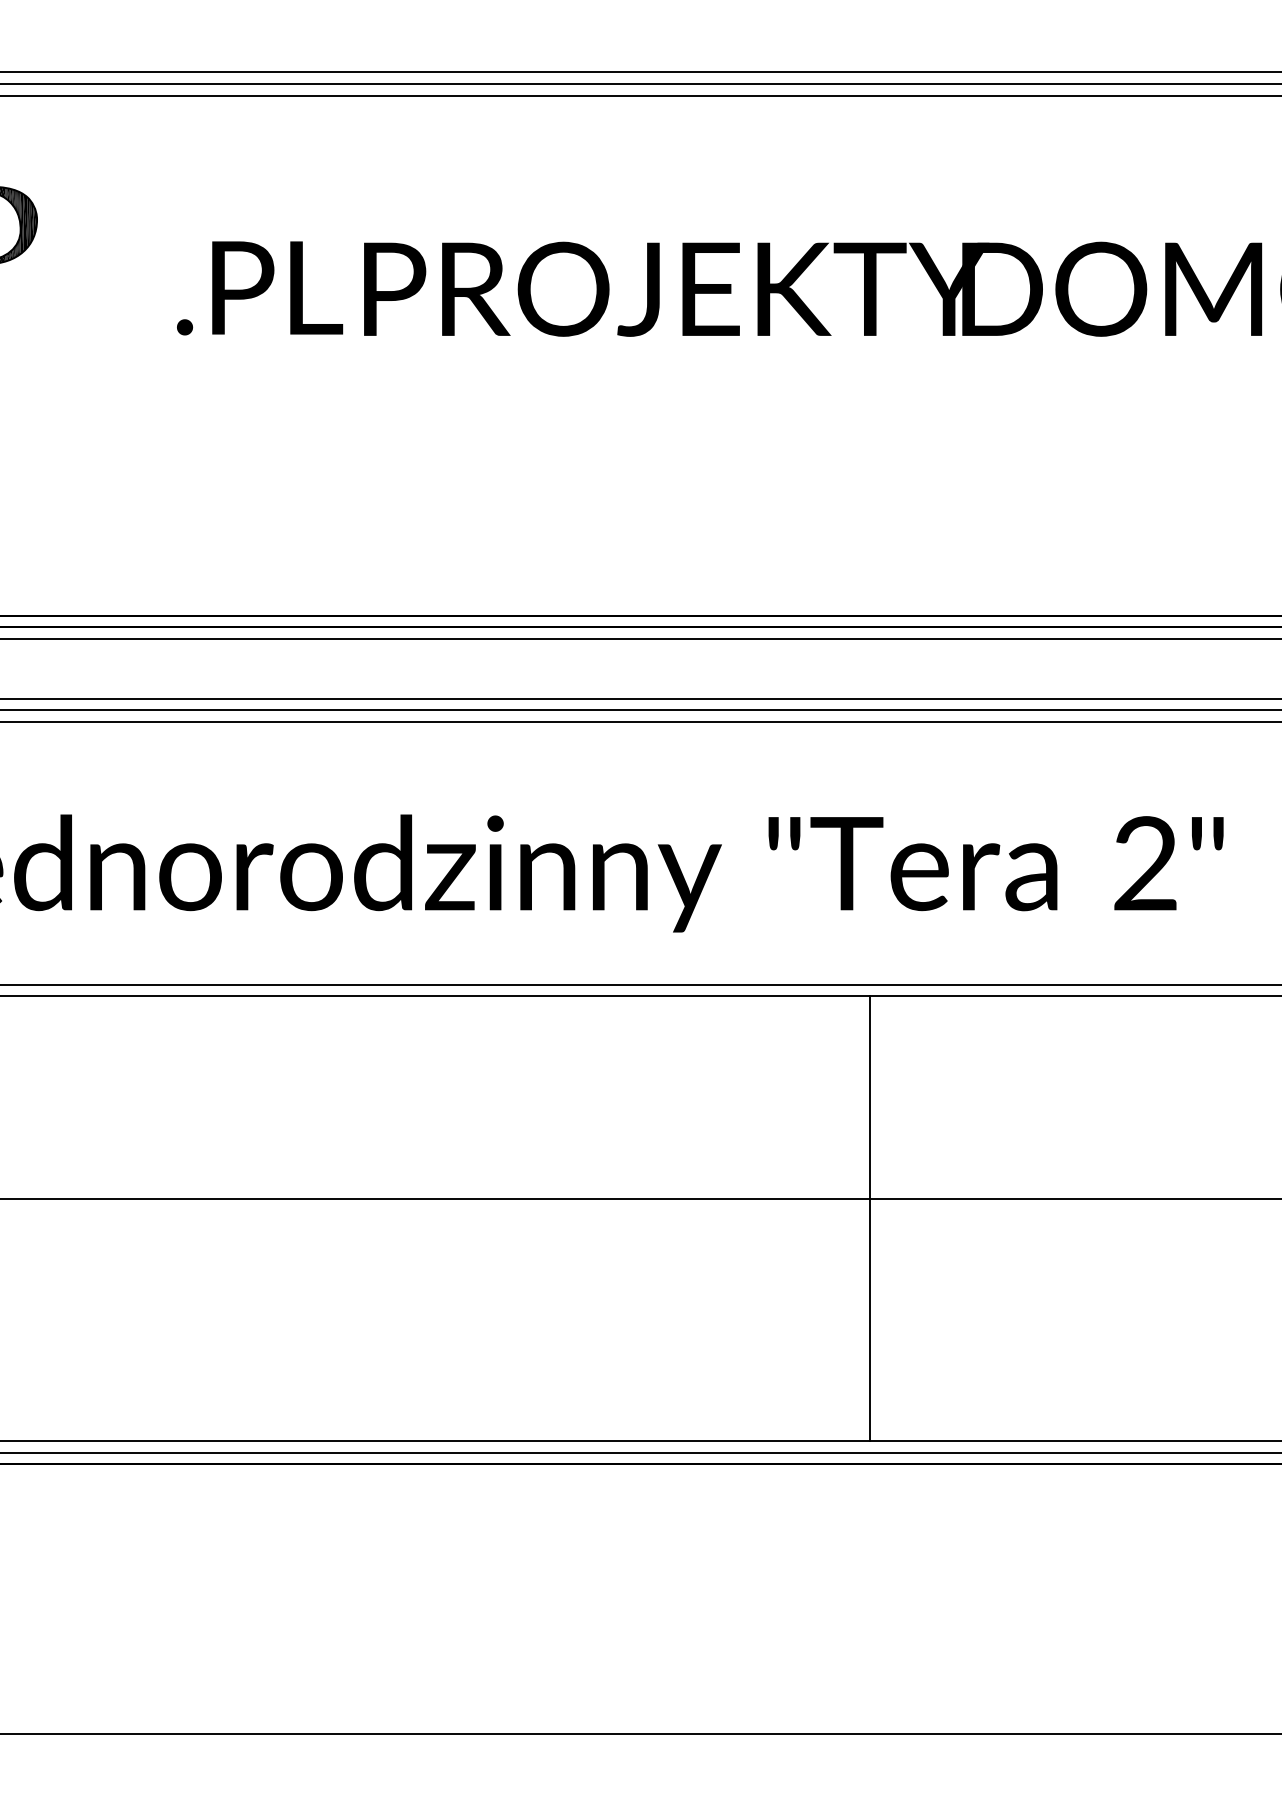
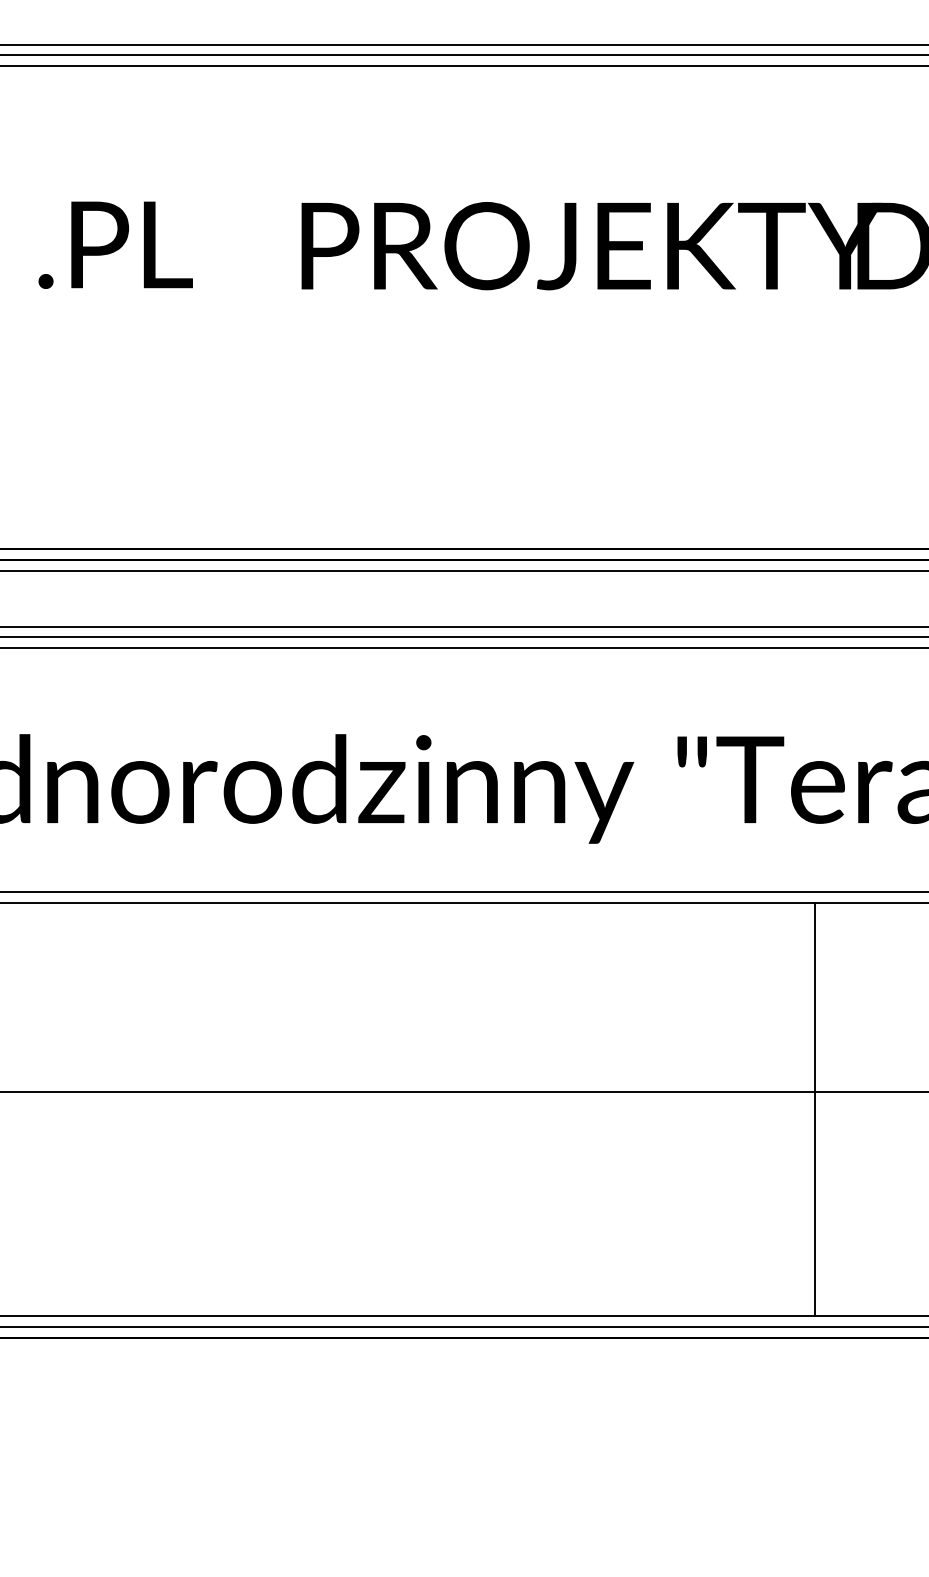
text: (260, 288) -> (116, 245), moved
line: (870, 1218) -> (814, 1109), moved

